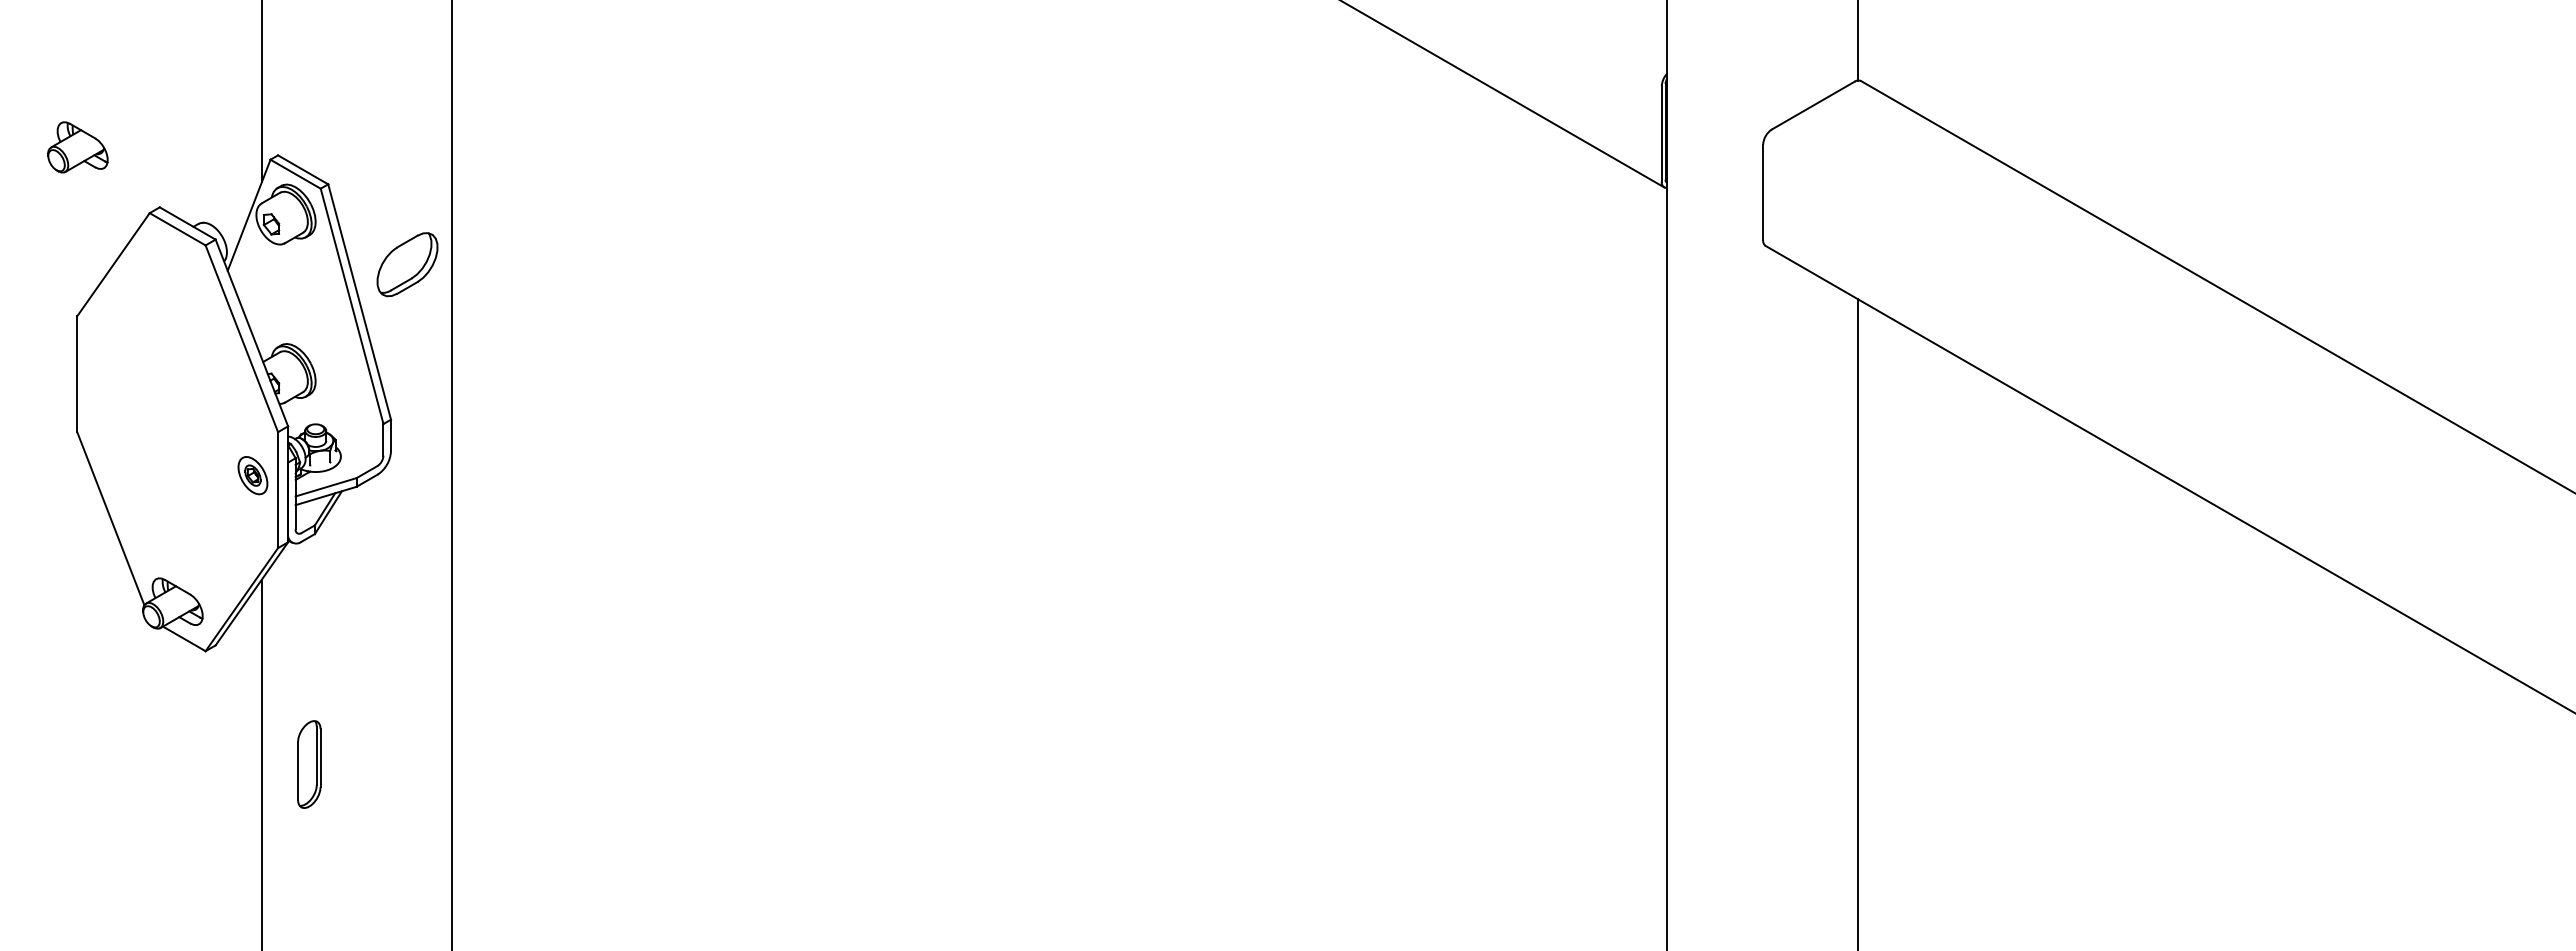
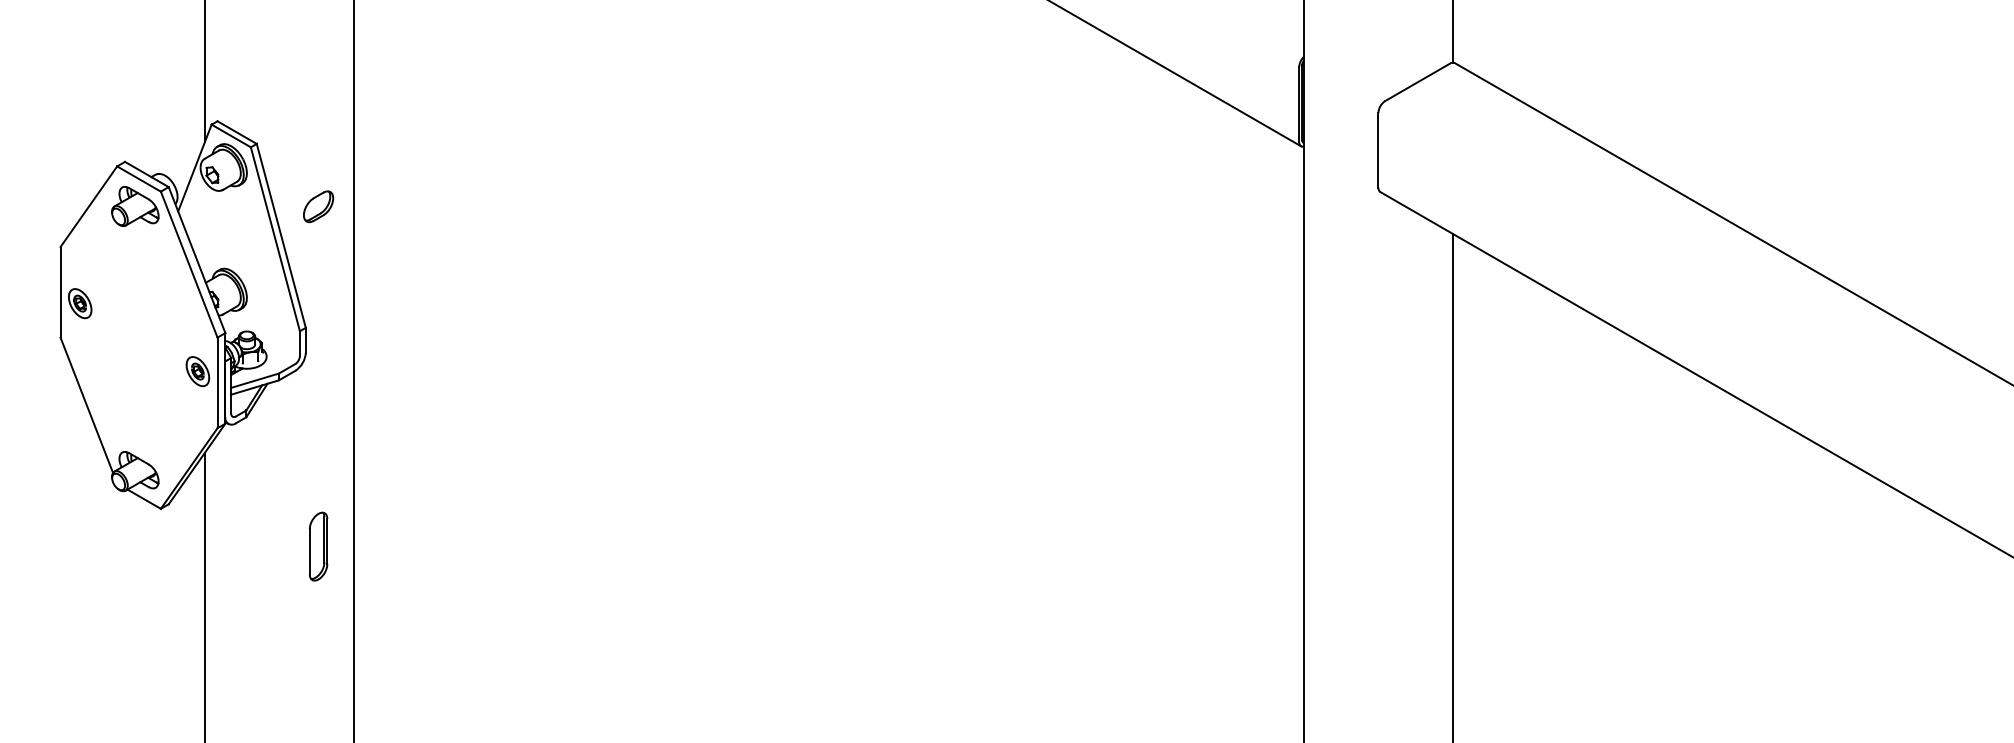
part: (77, 147) -> (135, 206), moved
part: (406, 264) -> (317, 206), size x0.62
part: (102, 388) -> (80, 303), added
part: (309, 764) -> (318, 546), moved

